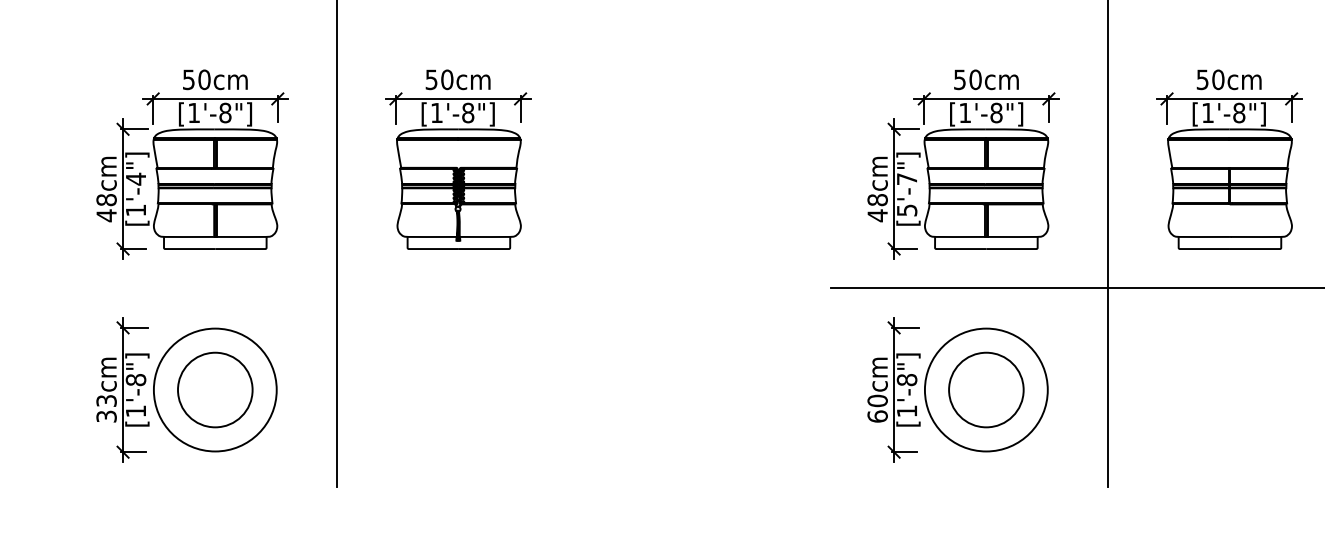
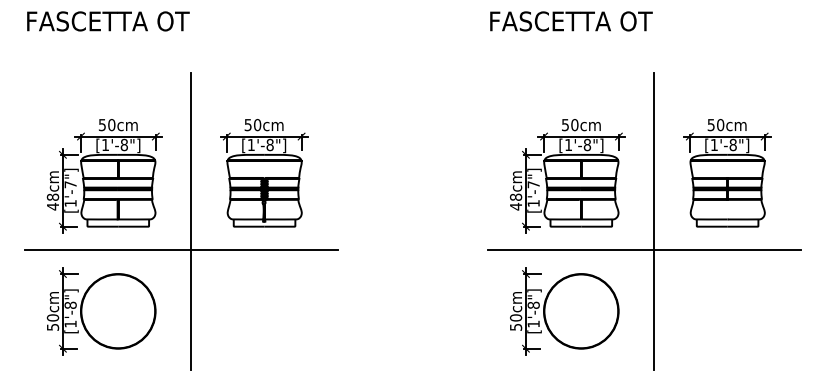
text: (135, 178) -> (70, 184), [1'-4"] -> [1'-7"]
text: (906, 210) -> (533, 203), [5'-7"] -> [1'-7"]
line: (320, 288) -> (181, 250), added
circle: (214, 390) -> (117, 311), size x1.67
circle: (984, 390) -> (580, 311), size x1.67
text: (105, 408) -> (52, 322), 33cm -> 50cm
text: (876, 415) -> (515, 326), 60cm -> 50cm

